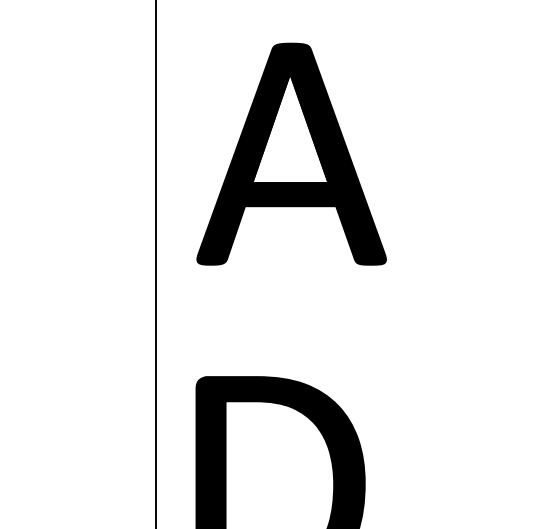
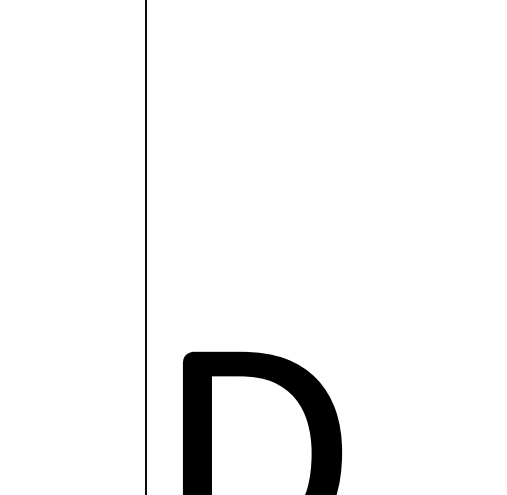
part: (291, 154) -> (272, 144), removed

